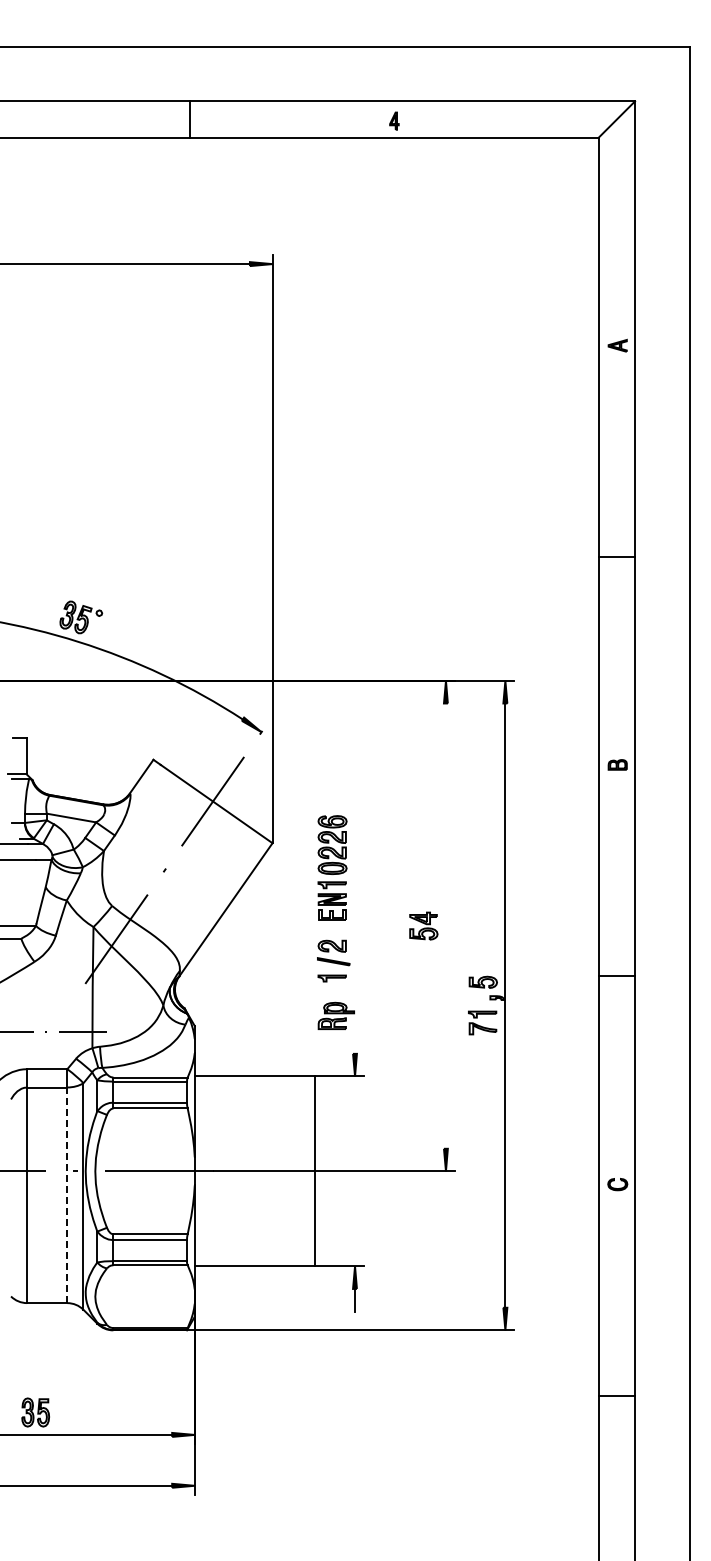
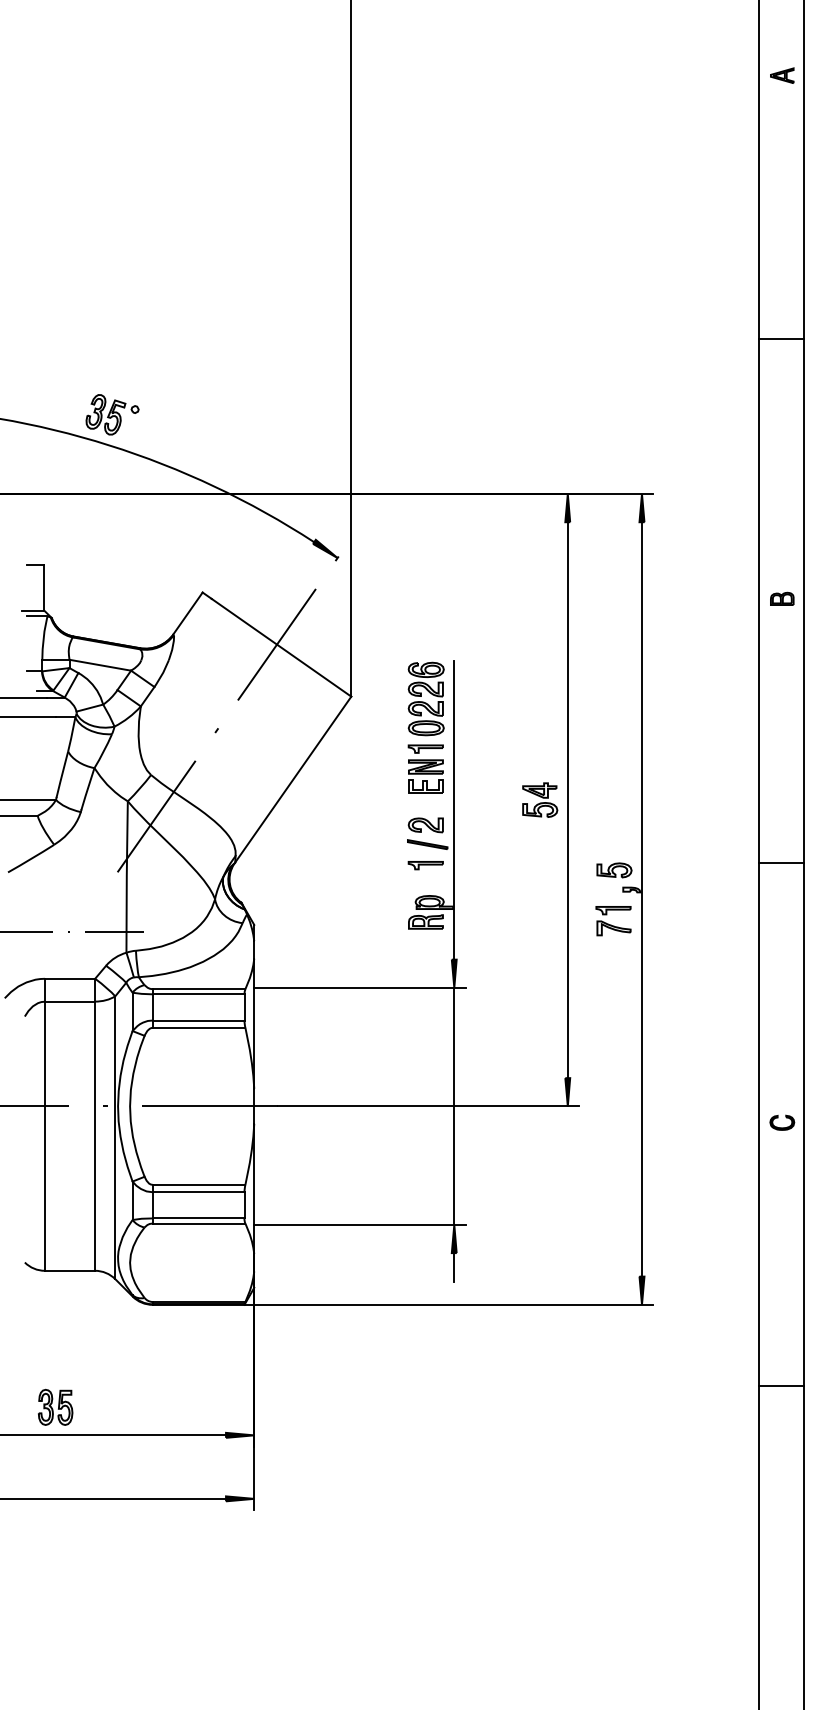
line: (445, 925) -> (567, 799), added
line: (355, 933) -> (454, 809), added
line: (315, 1171) -> (454, 1106), moved
line: (67, 1195) -> (95, 1136), dashed -> solid

